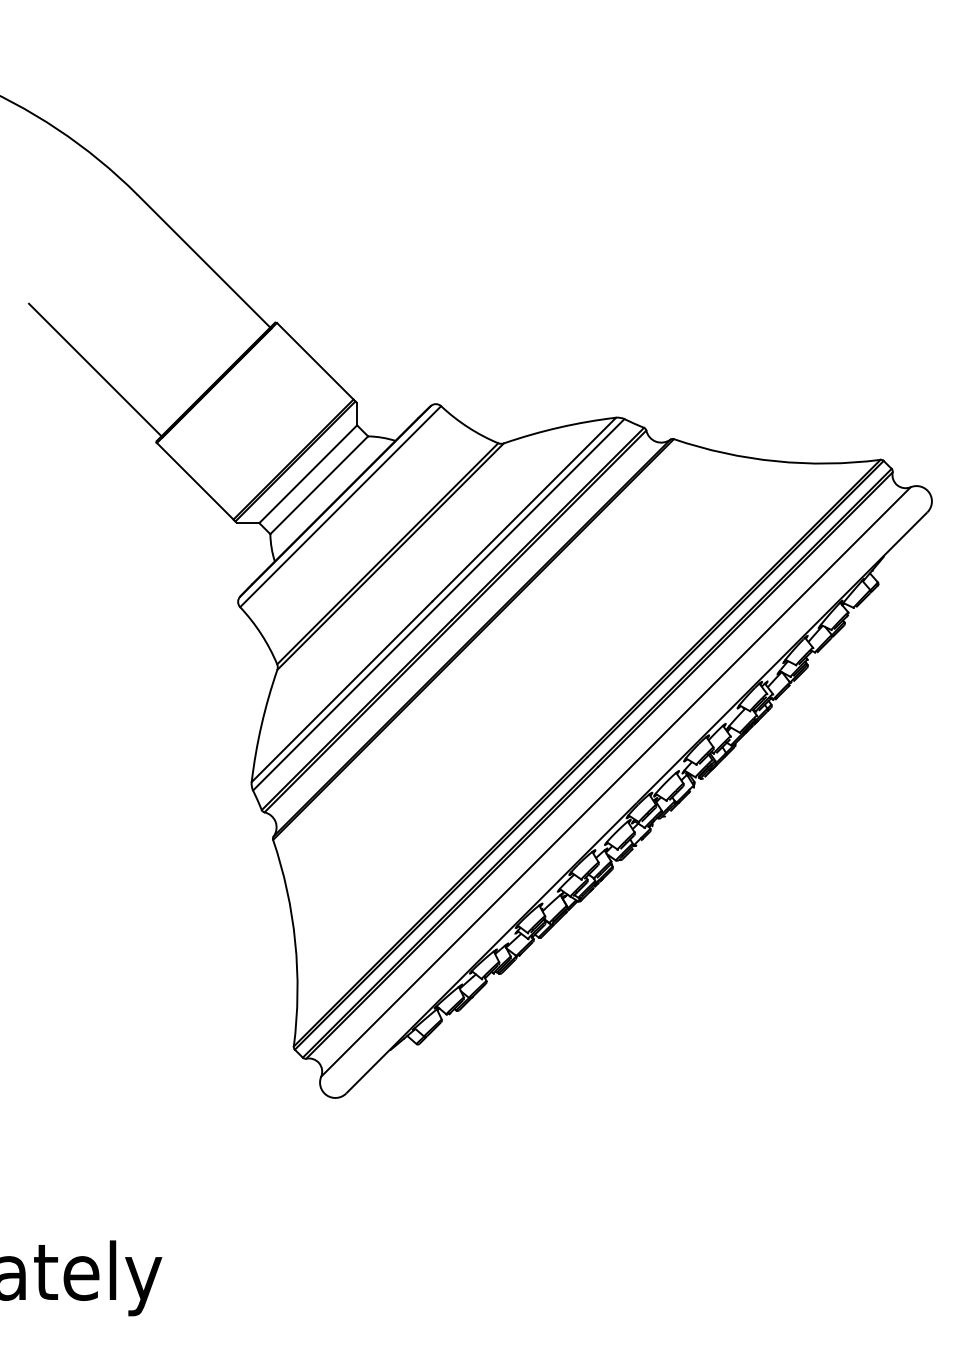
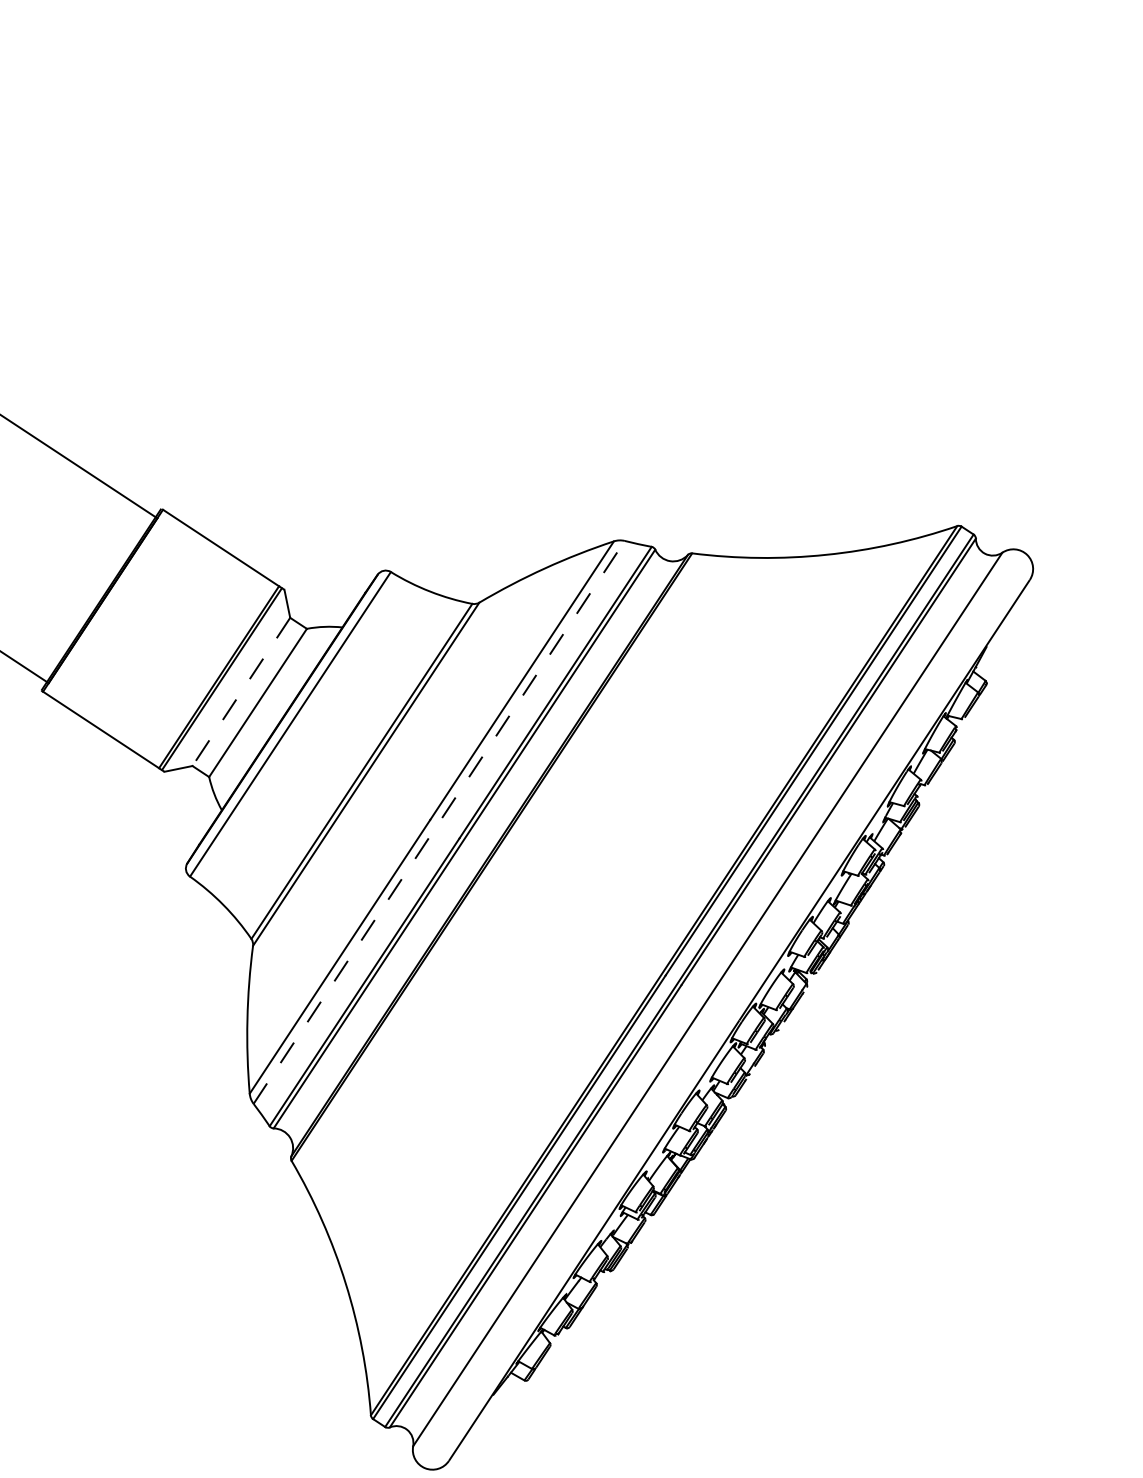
line: (307, 474) -> (240, 692), solid -> dashed
line: (438, 604) -> (438, 822), solid -> dashed

